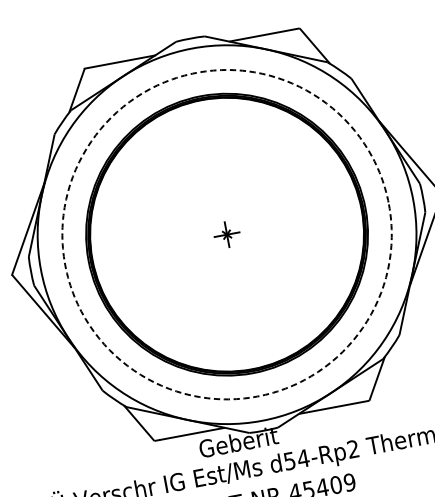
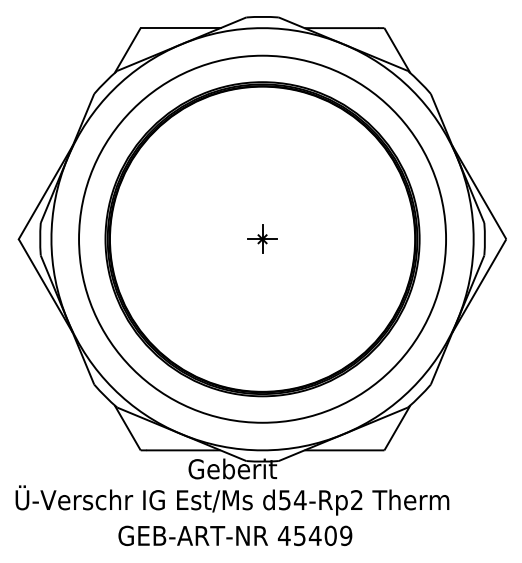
circle: (226, 234) -> (262, 238), dashed -> solid

